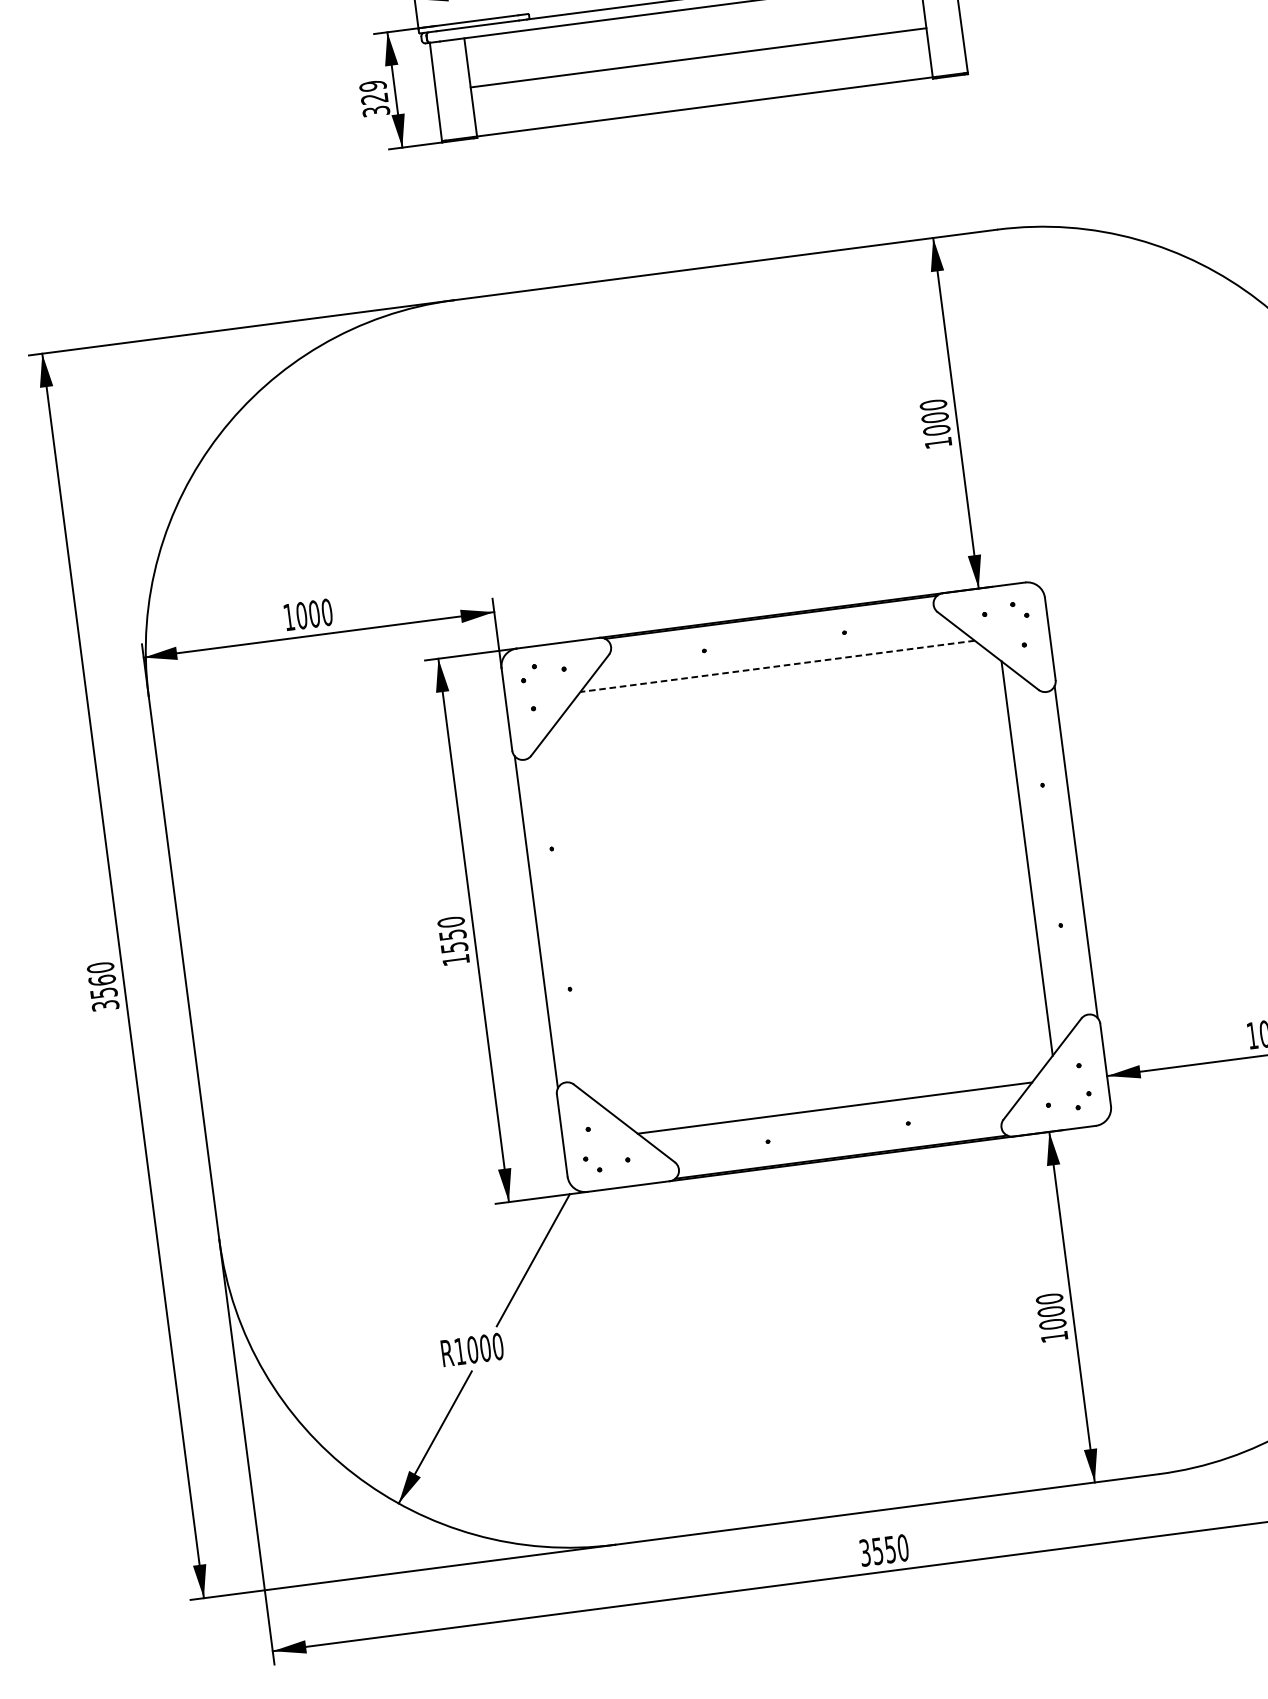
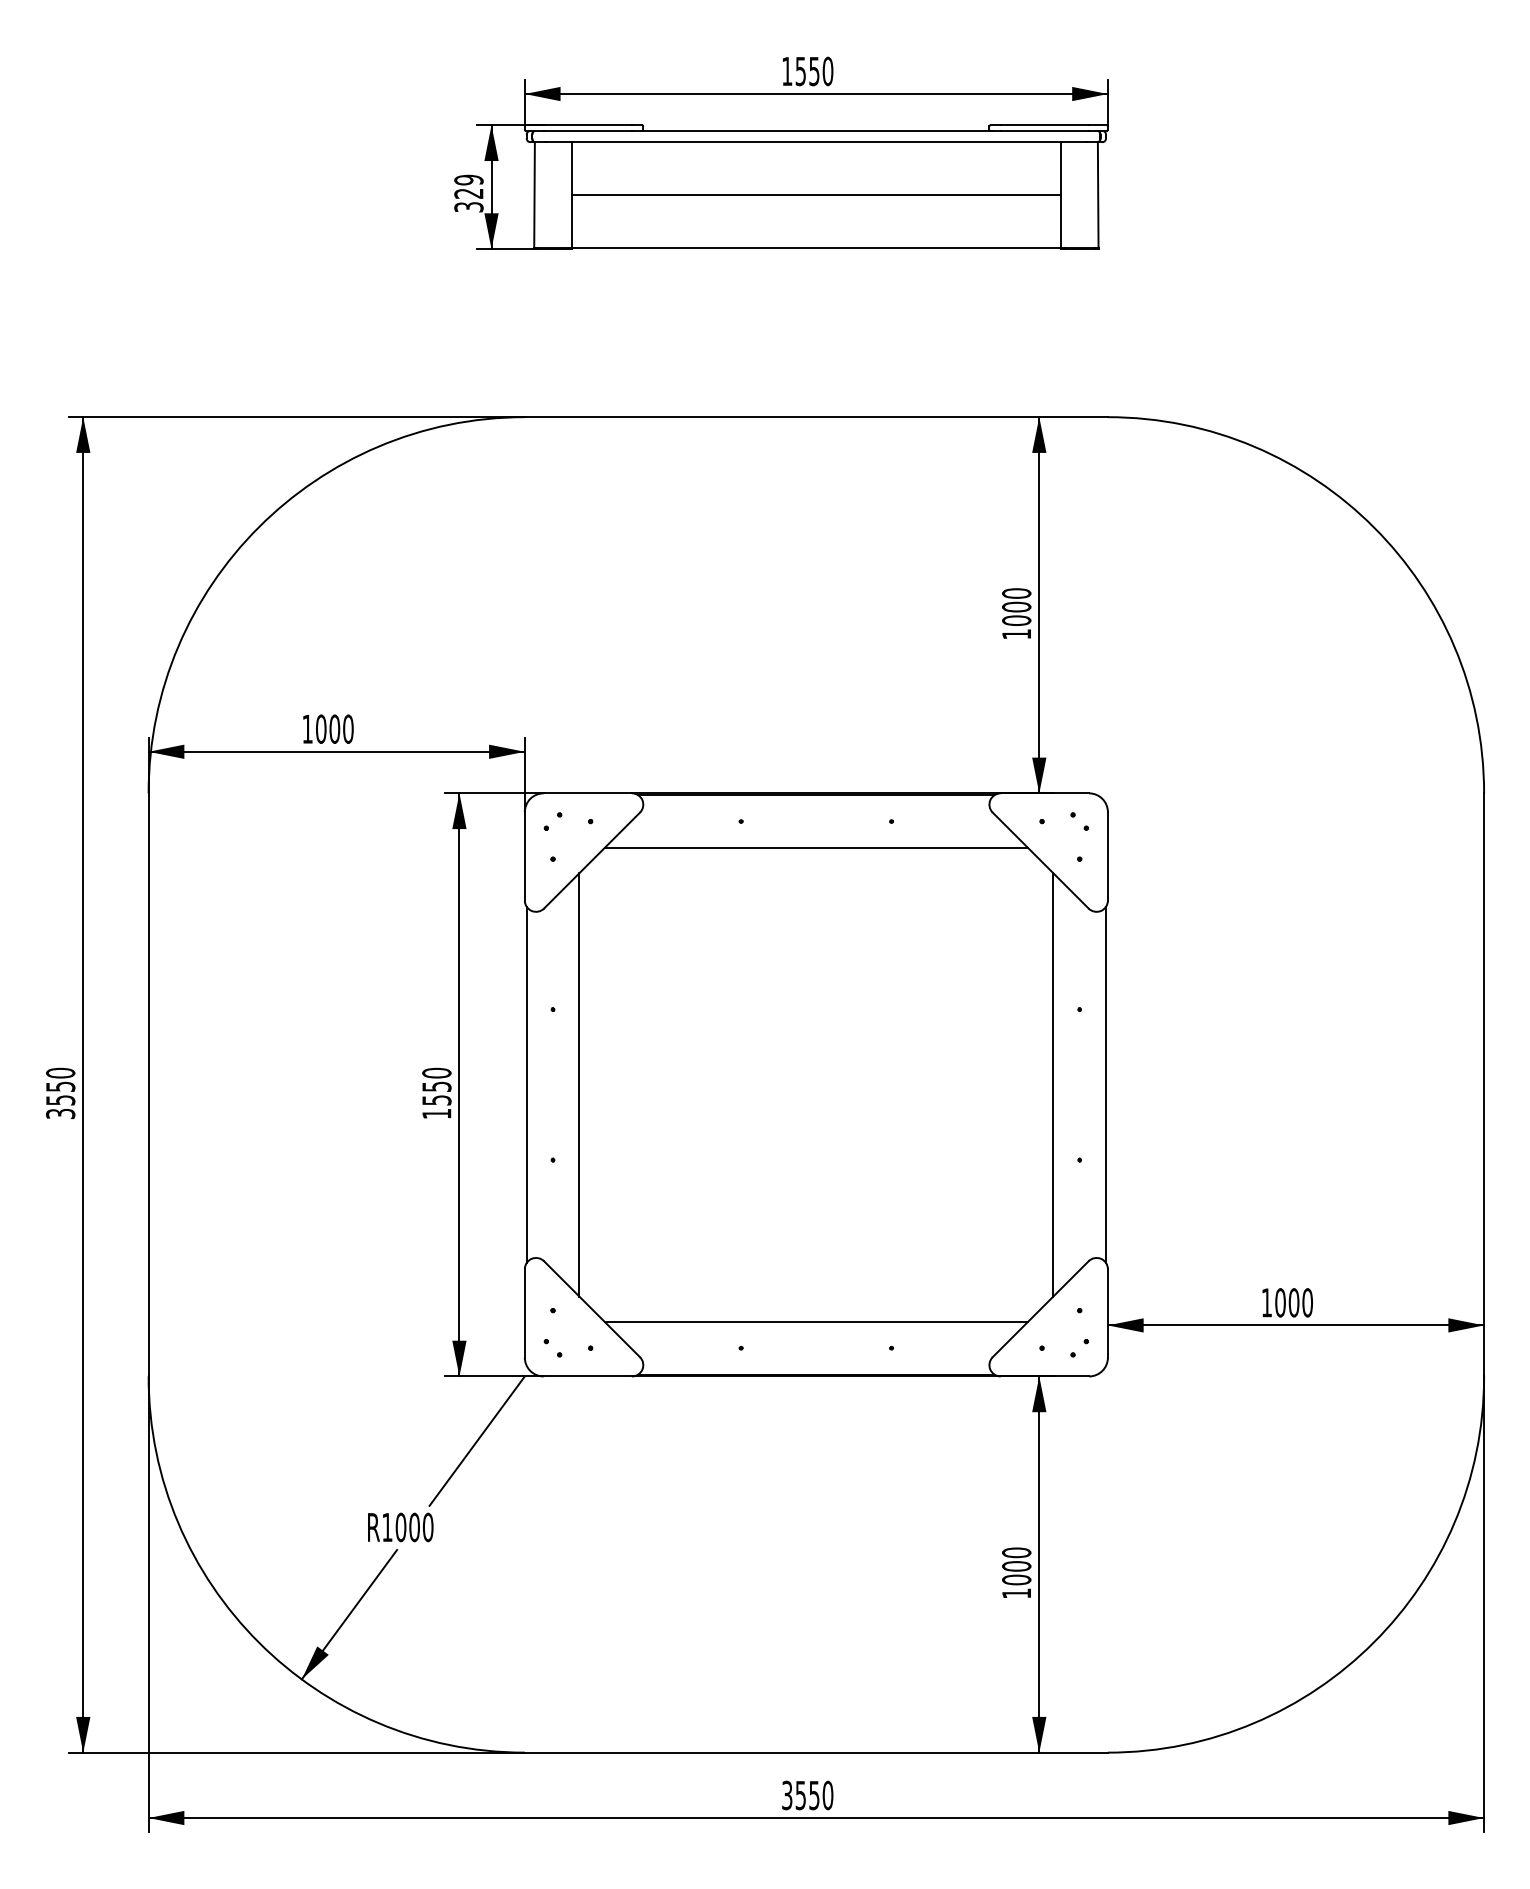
line: (777, 665) -> (816, 847), dashed -> solid
line: (585, 915) -> (579, 1084), added
text: (102, 980) -> (60, 1086), 3560 -> 3550

